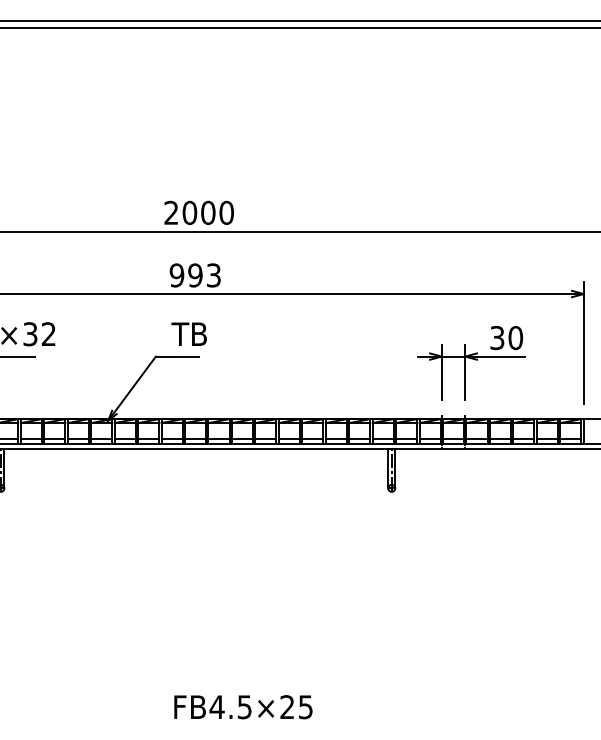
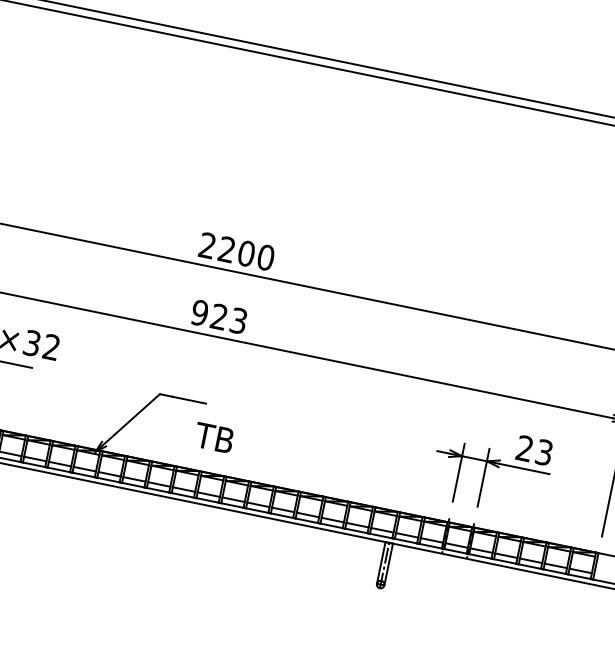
text: (189, 212) -> (226, 249), 2000 -> 2200
text: (195, 275) -> (219, 317), 993 -> 923
text: (188, 333) -> (213, 437), moved
text: (506, 338) -> (534, 451), 30 -> 23

